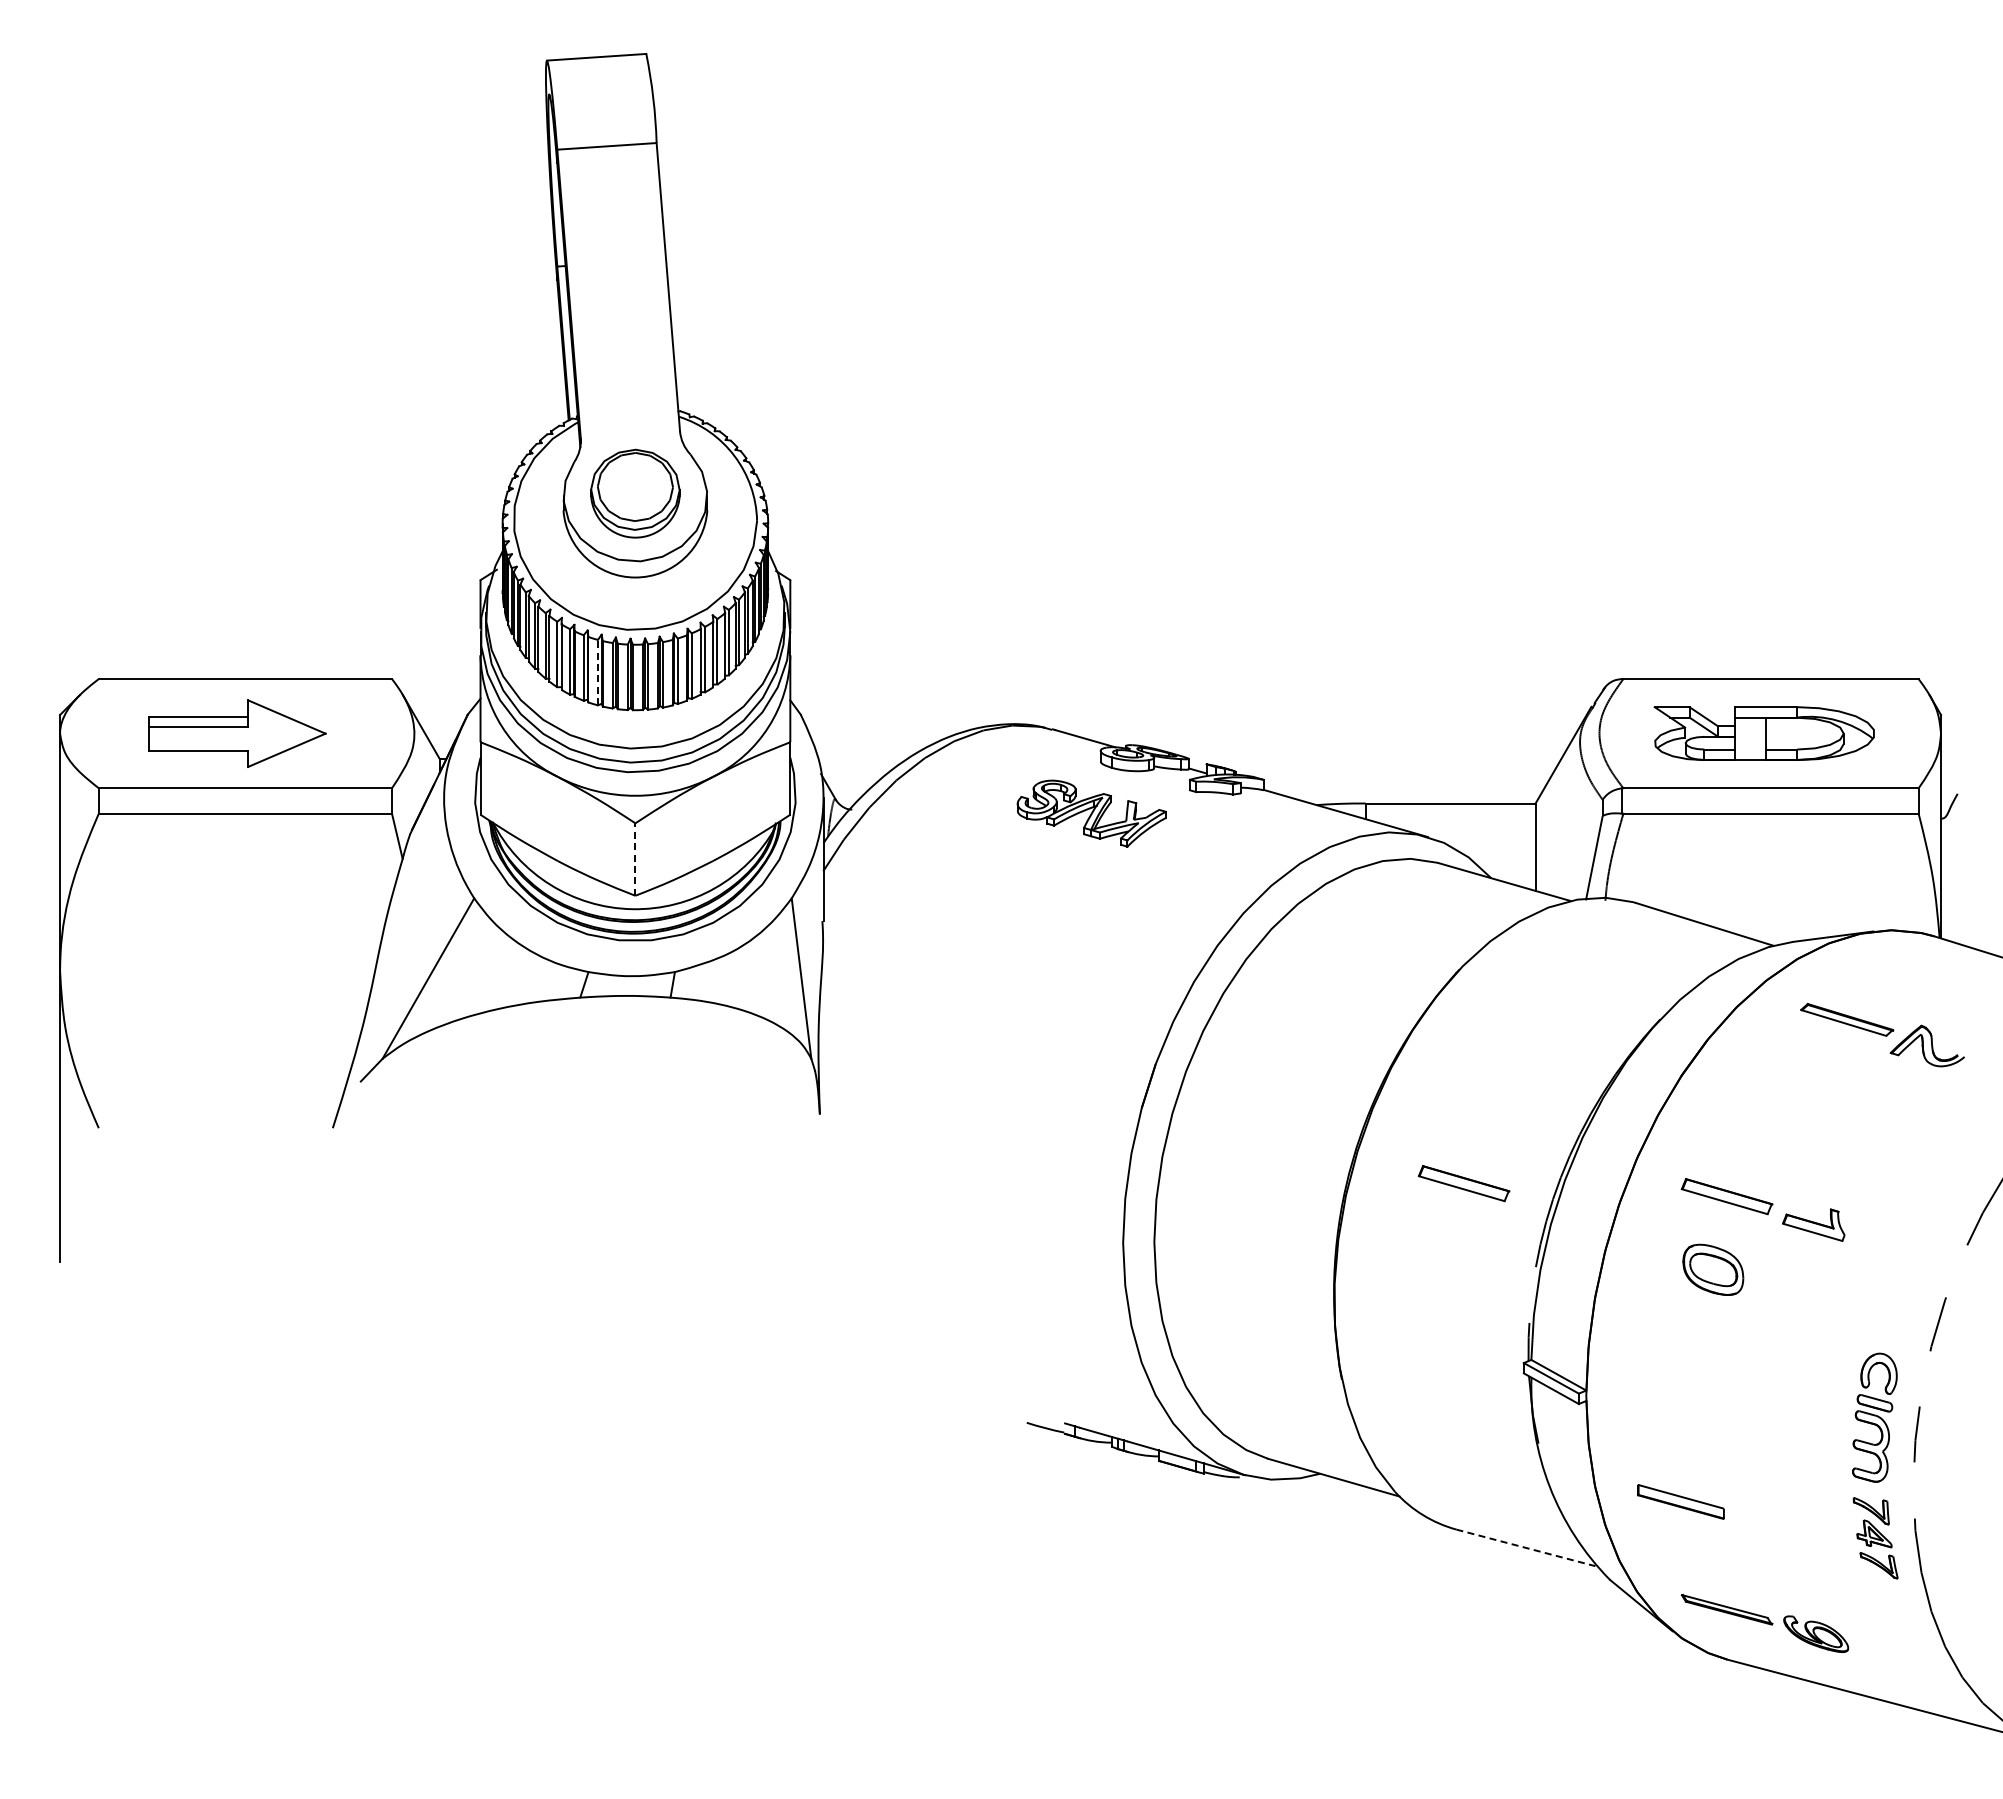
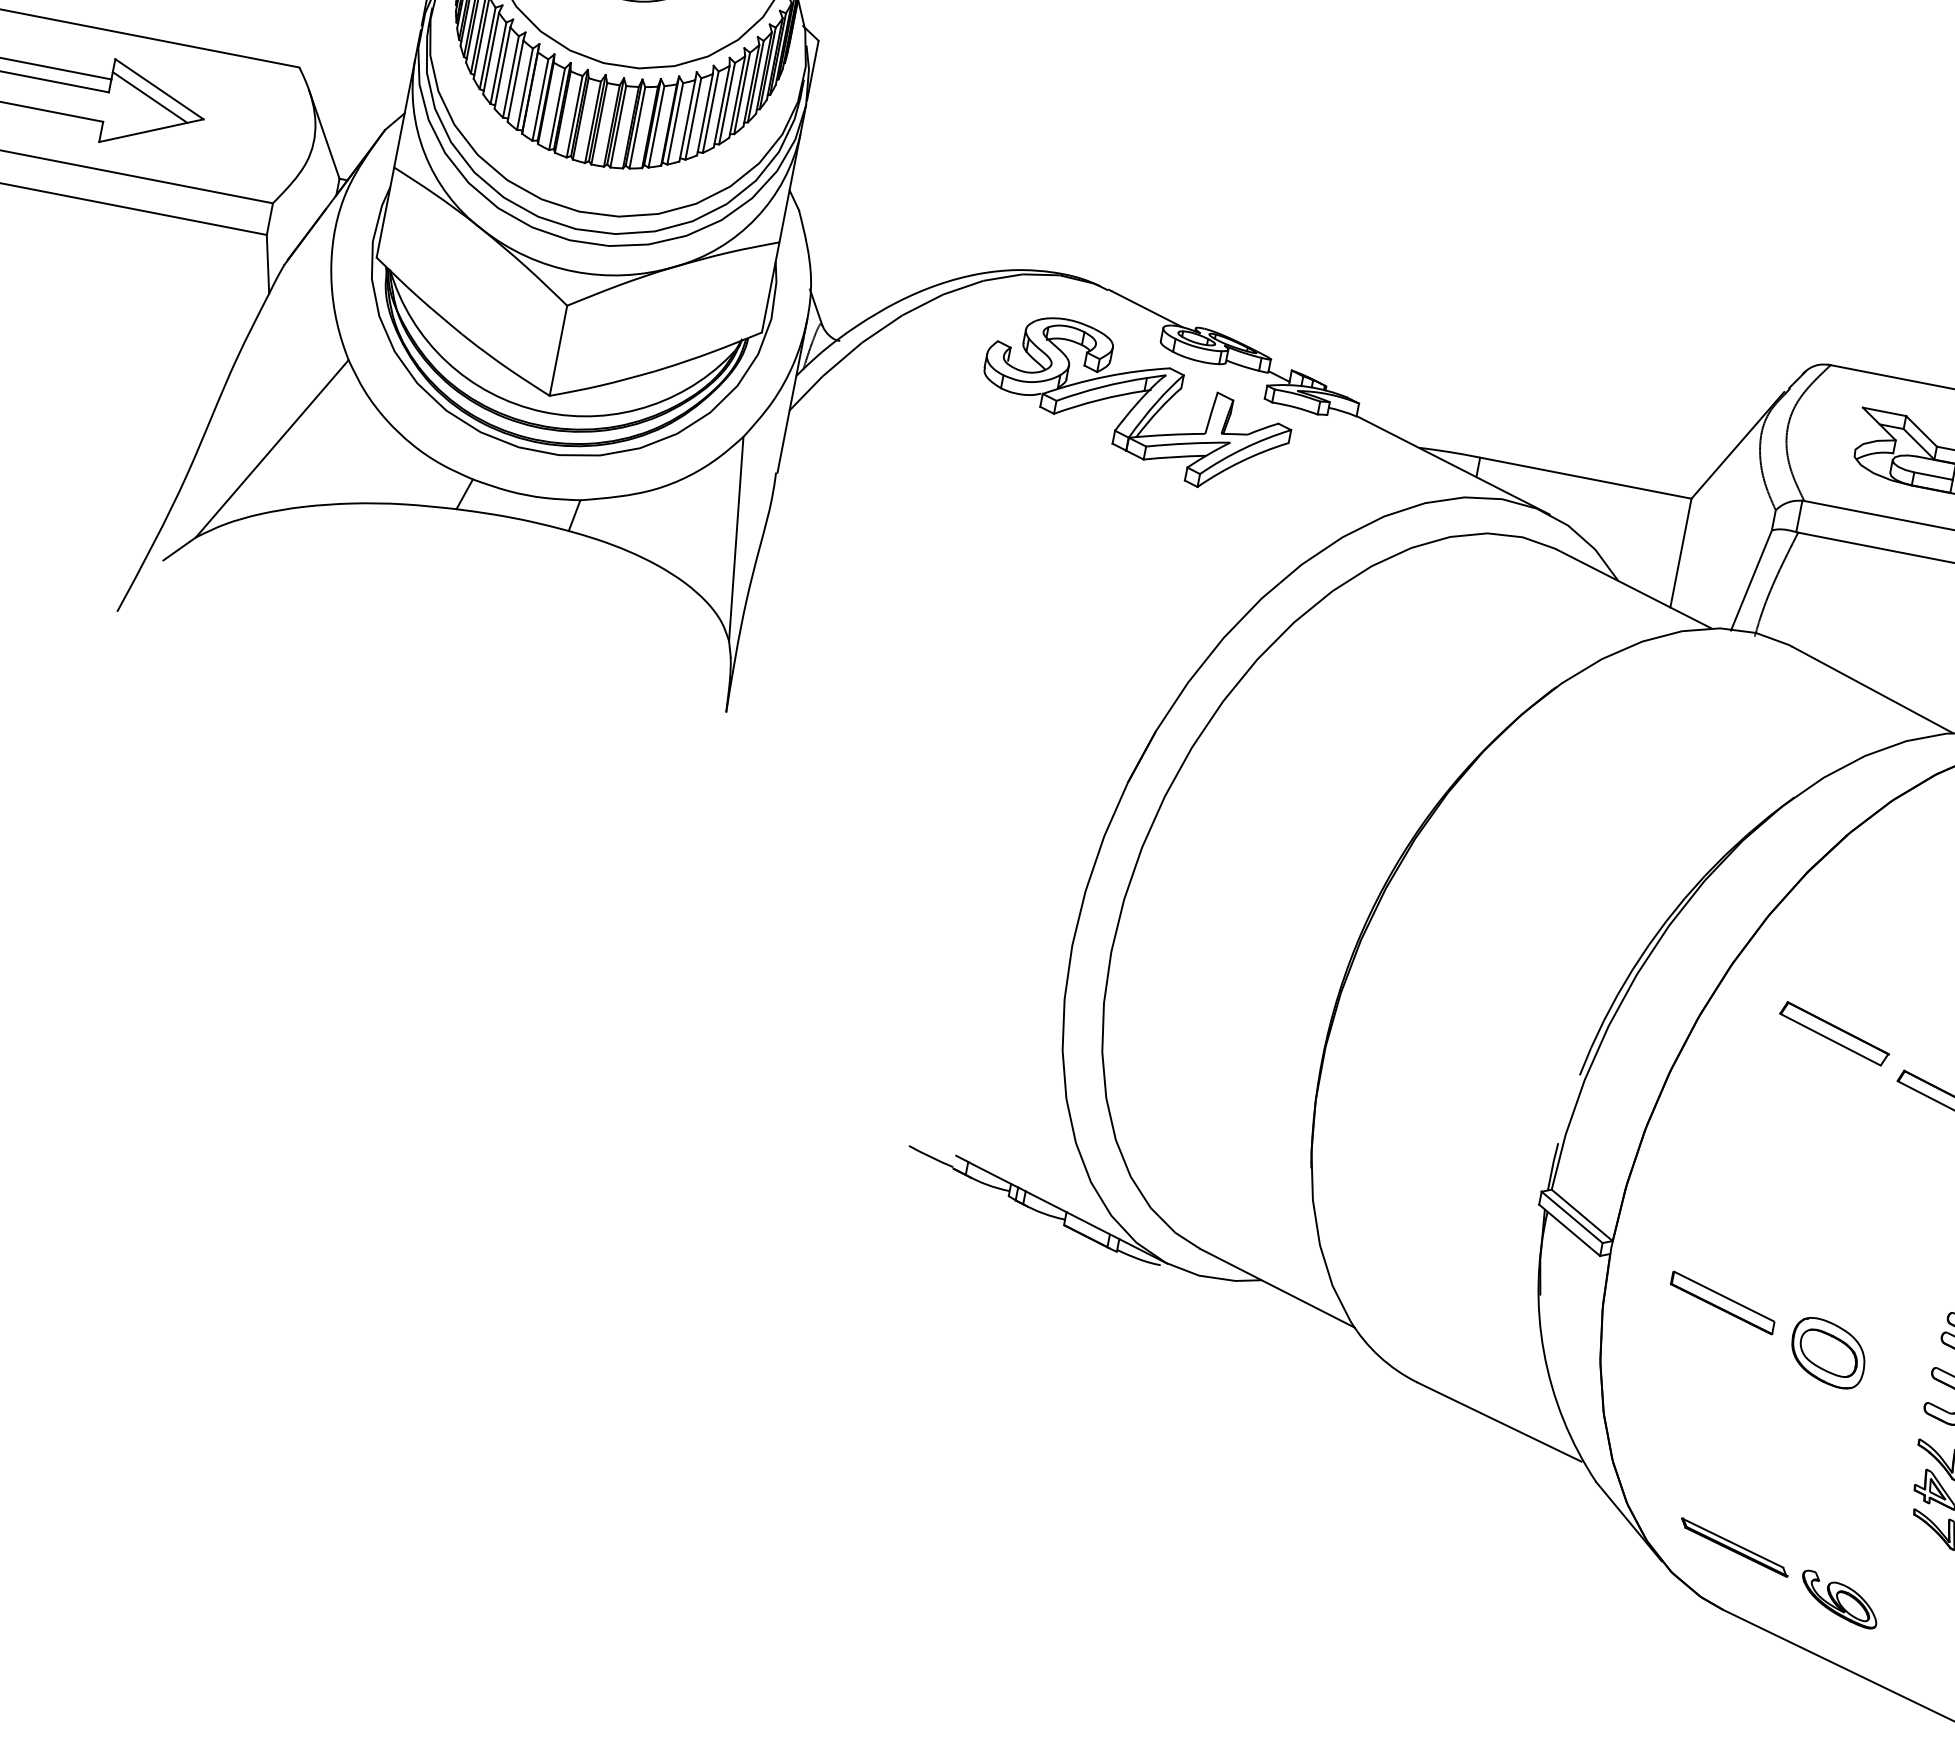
line: (597, 672) -> (556, 109), dashed -> solid
line: (280, 724) -> (149, 97), added
part: (1091, 813) -> (1136, 403), size x1.67
line: (635, 859) -> (558, 350), dashed -> solid
part: (1463, 1183) -> (1509, 953), removed
part: (1713, 1269) -> (1828, 1352), moved
part: (1680, 1501) -> (1722, 1302), moved
line: (1525, 1547) -> (1499, 1421), dashed -> solid

